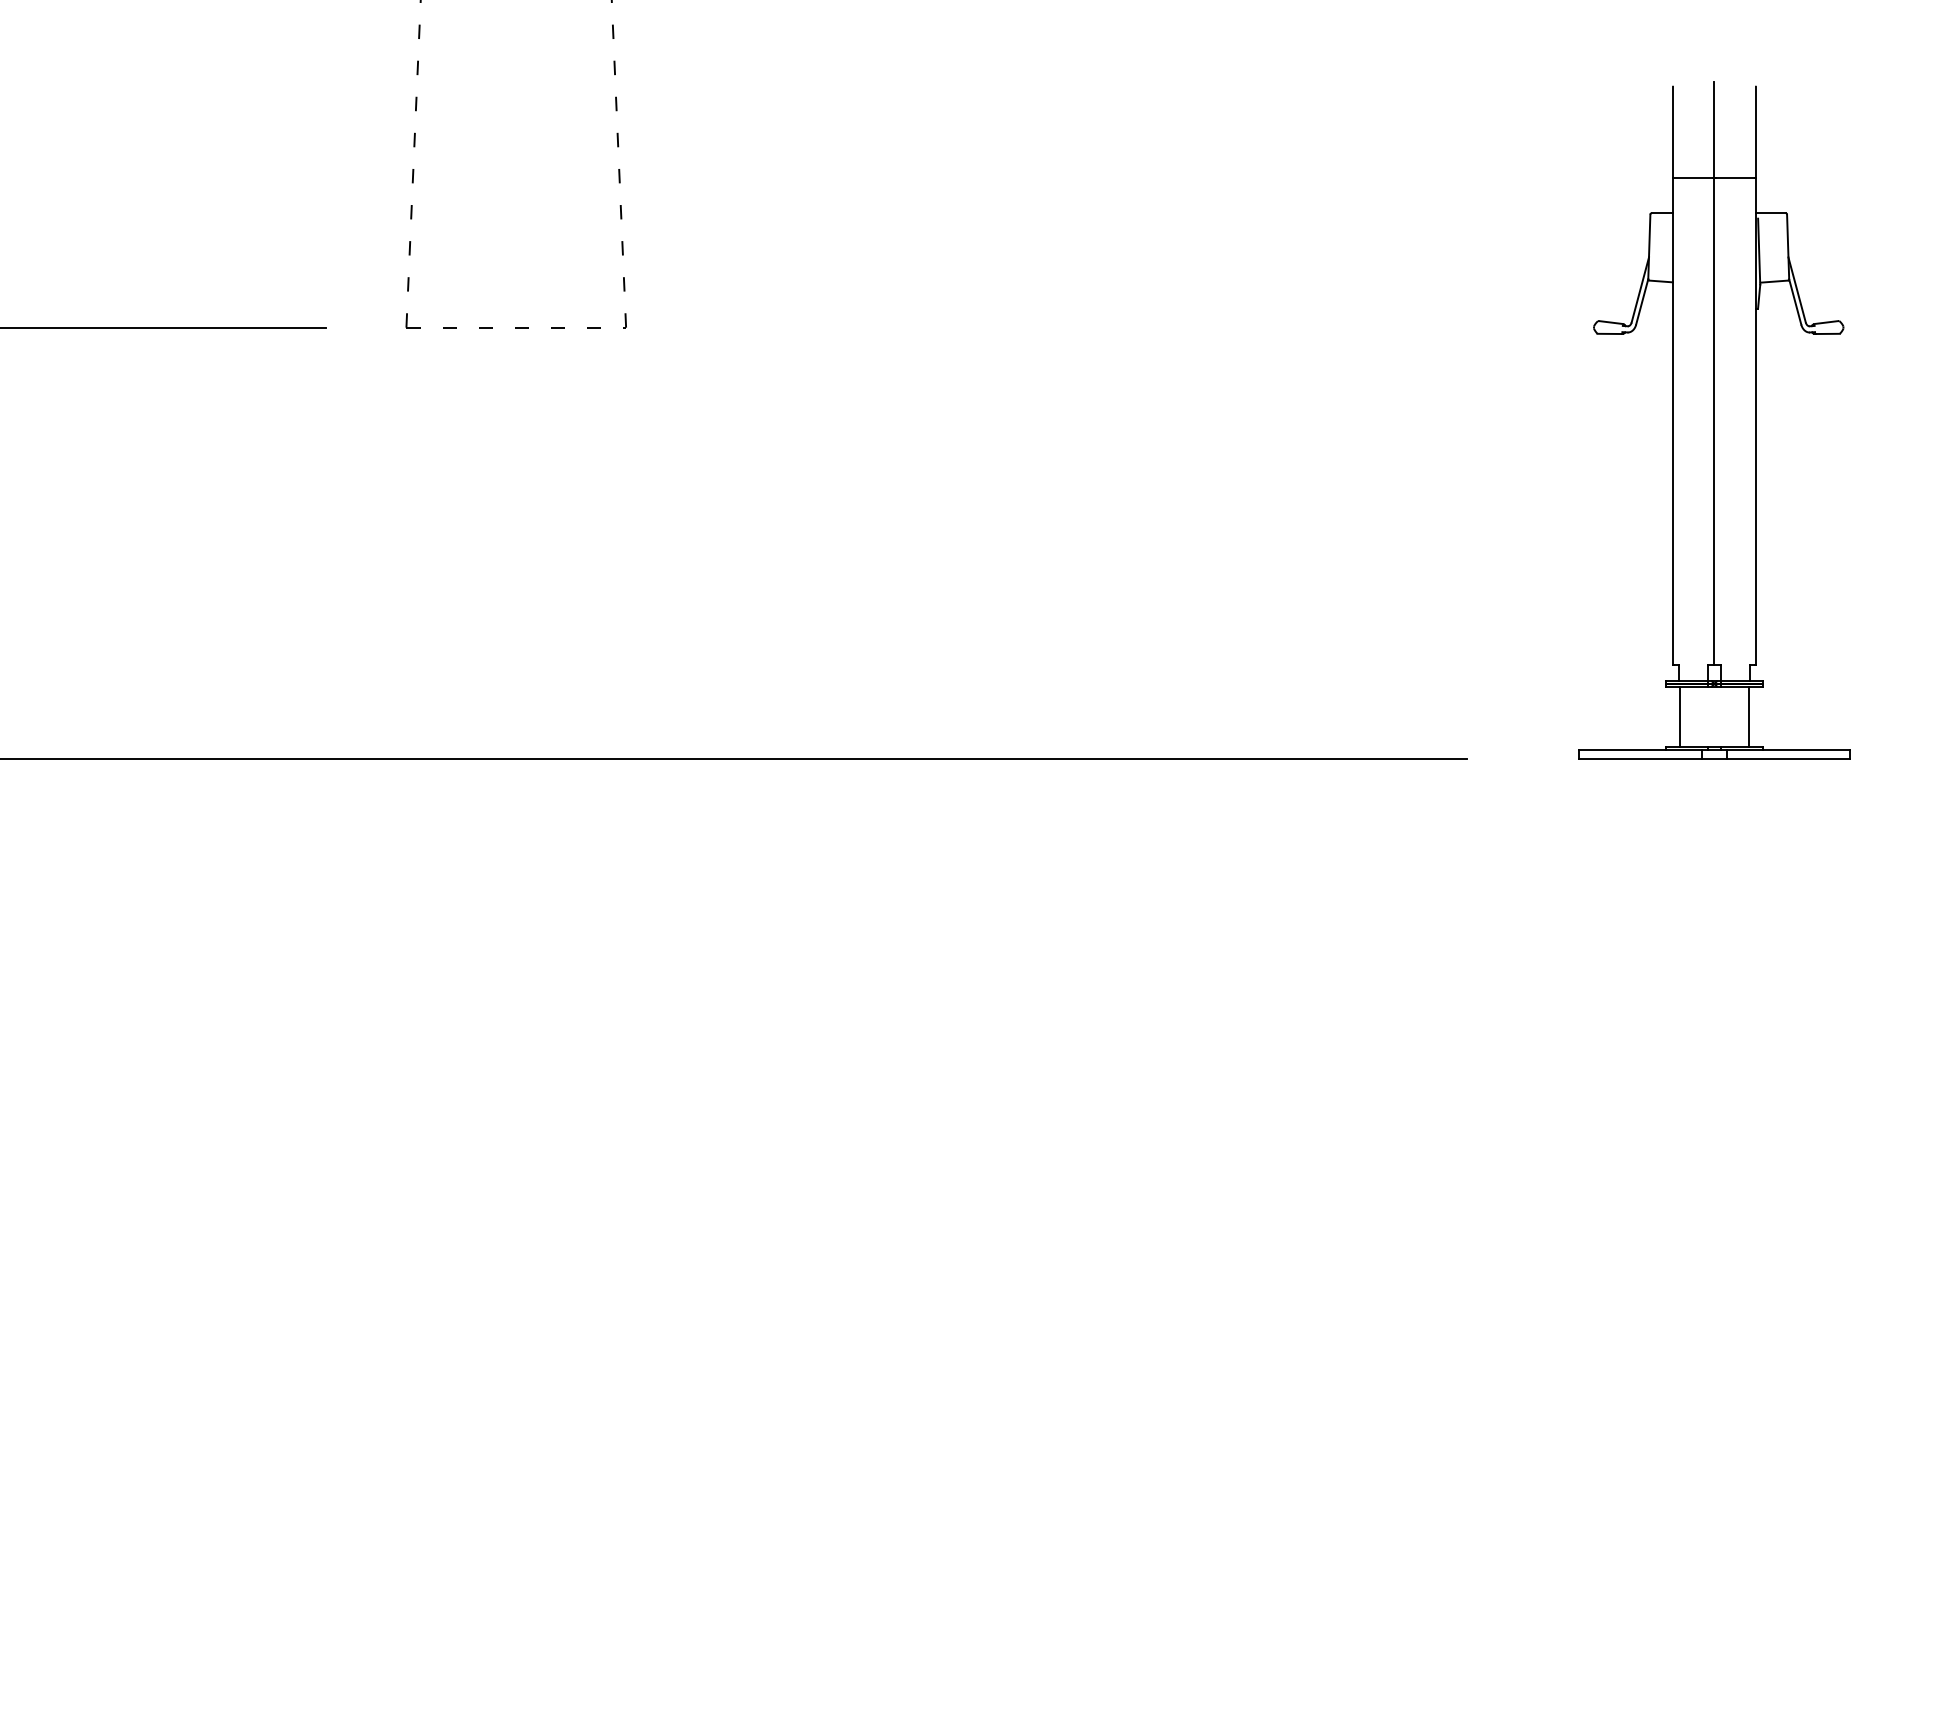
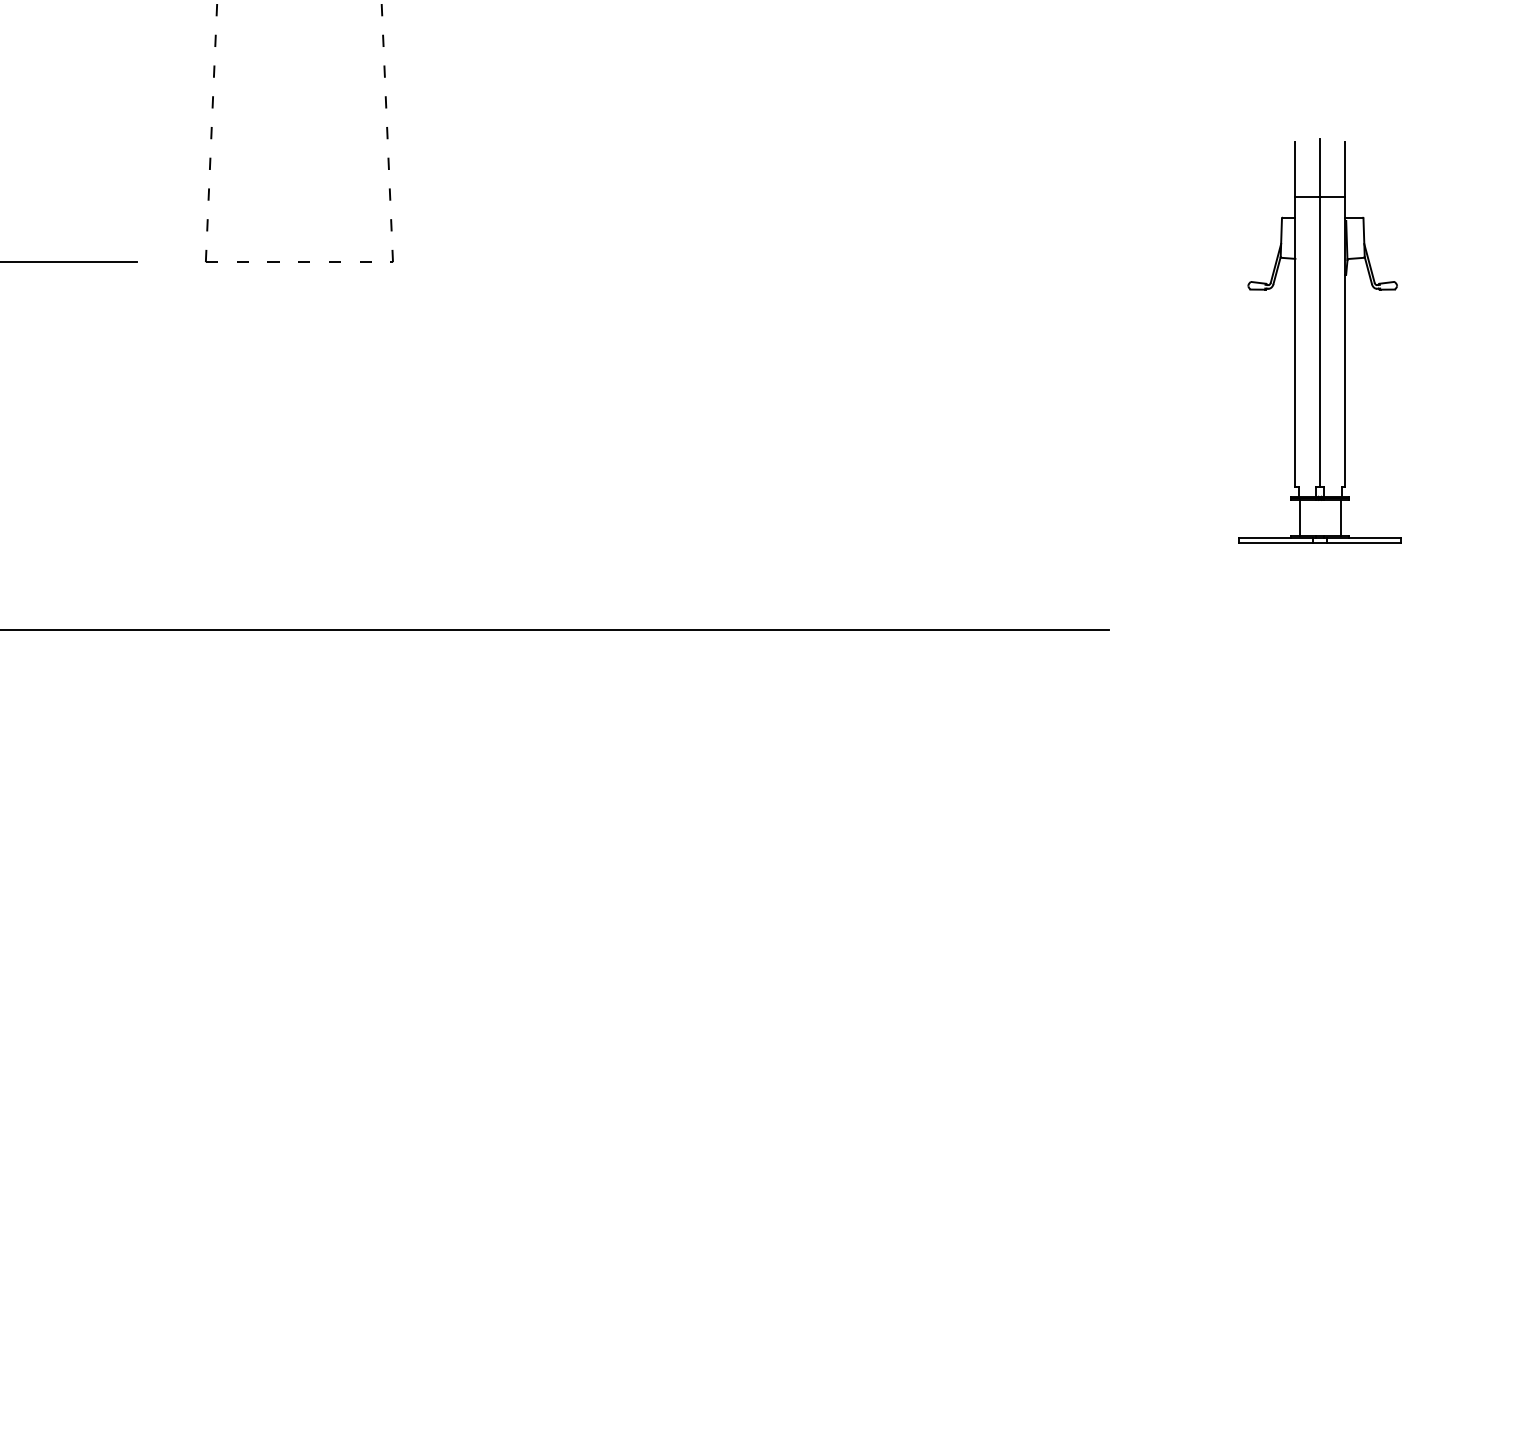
part: (1714, 420) -> (1320, 341), size x0.7

